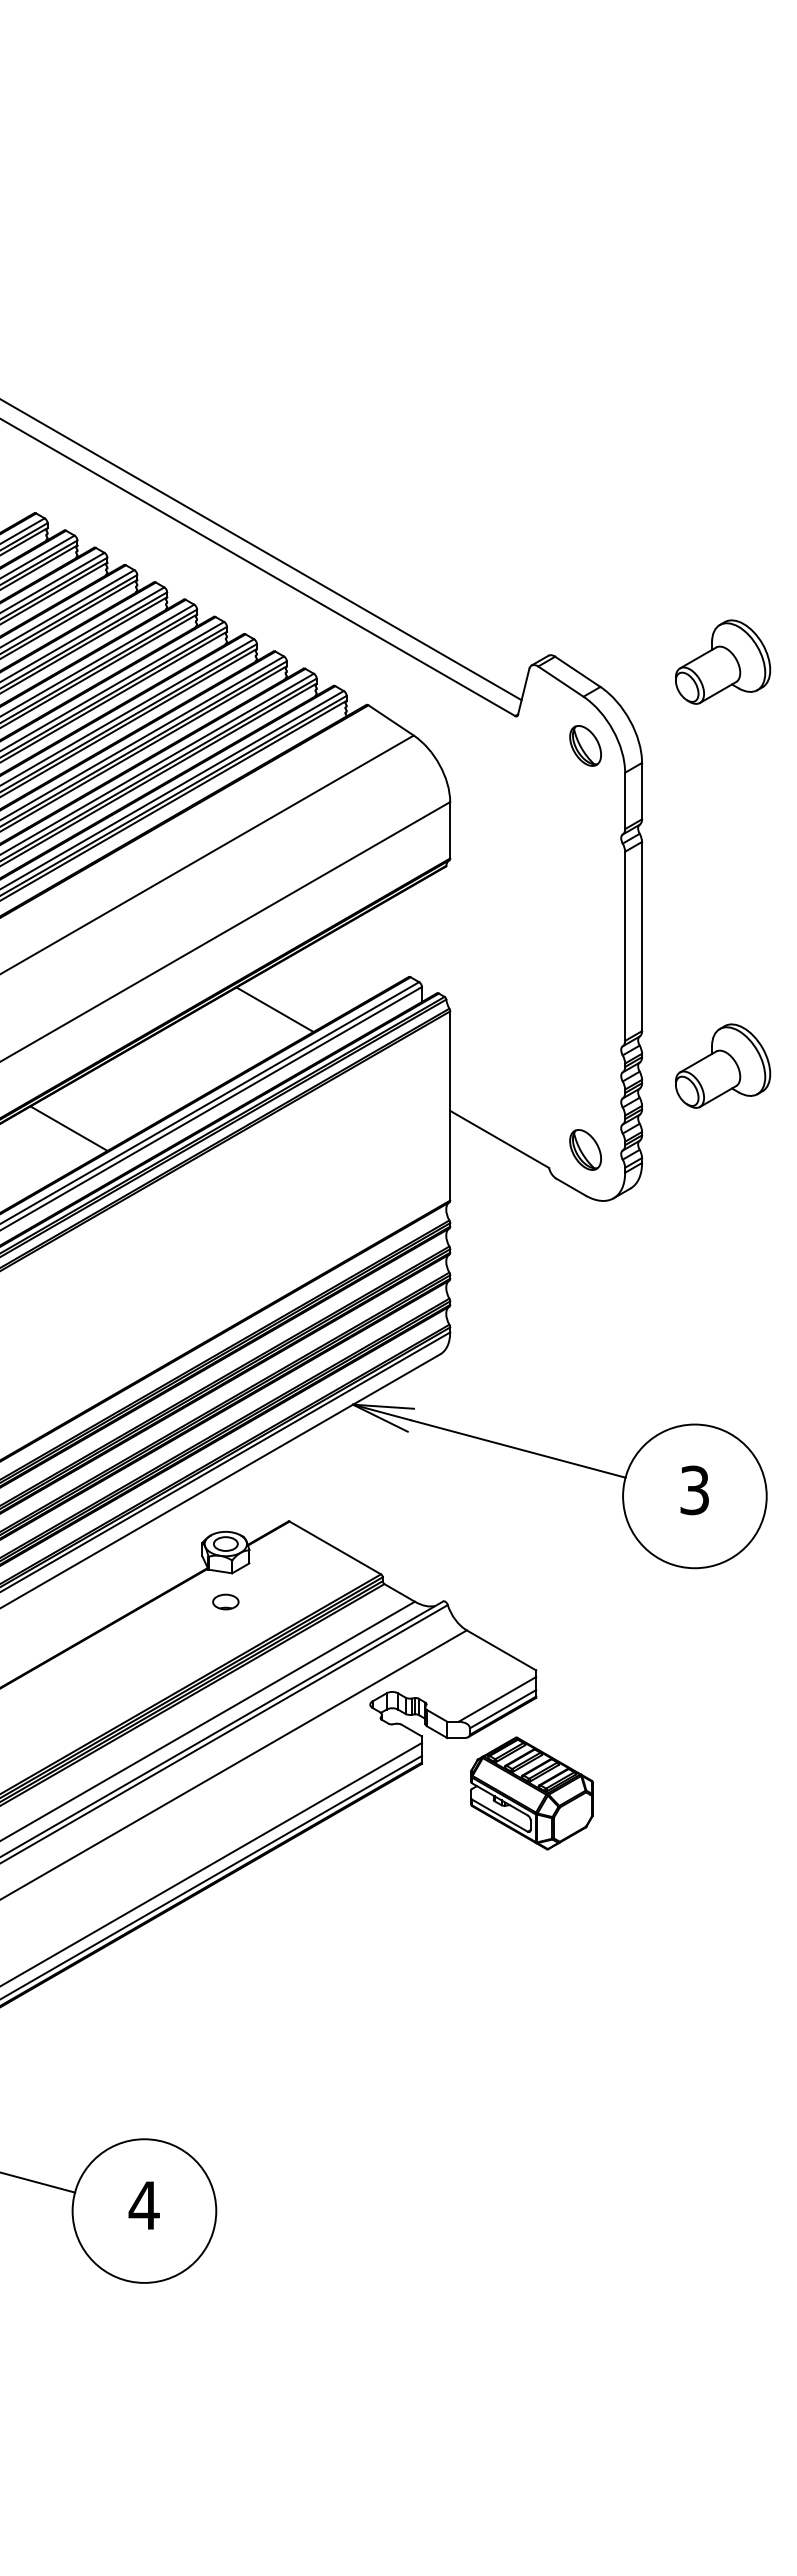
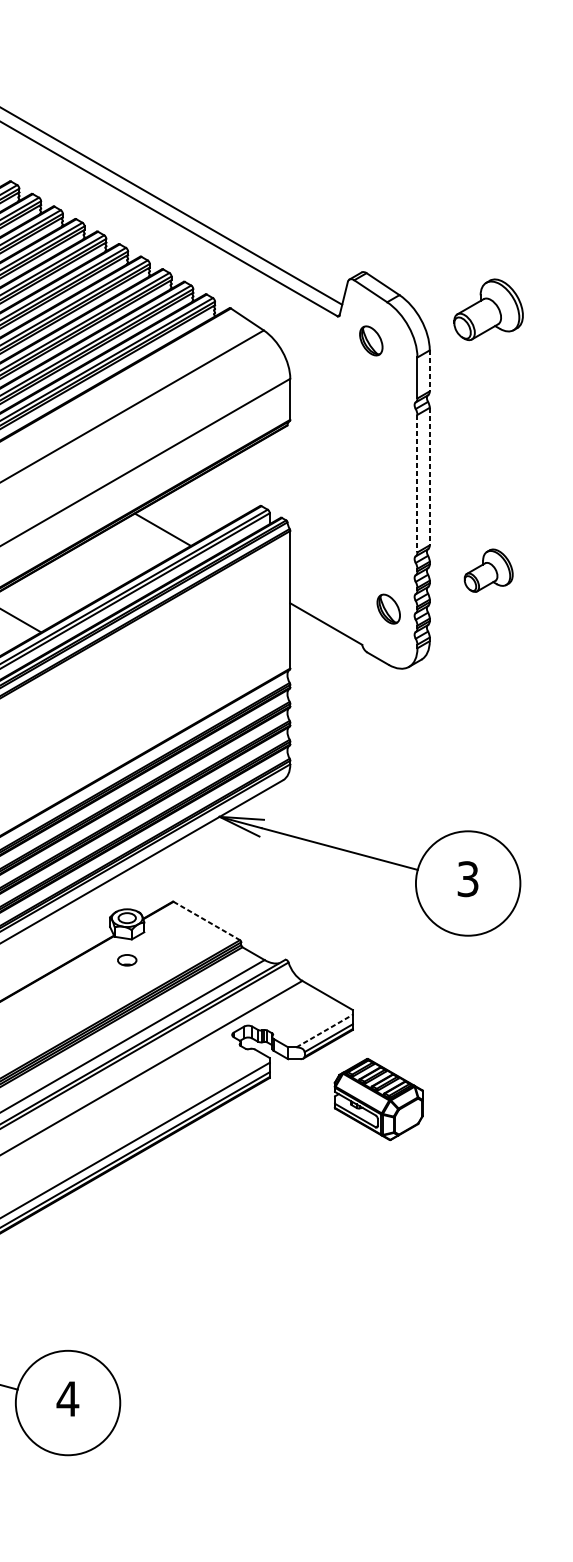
part: (723, 661) -> (488, 309), moved
part: (585, 745) -> (371, 340), moved
line: (642, 791) -> (430, 371), solid -> dashed
line: (642, 936) -> (430, 476), solid -> dashed
line: (625, 946) -> (417, 483), solid -> dashed
part: (723, 1065) -> (488, 570), size x0.7
part: (585, 1149) -> (388, 608), moved
line: (335, 1547) -> (206, 920), solid -> dashed
line: (497, 1699) -> (324, 1031), solid -> dashed
part: (531, 1793) -> (378, 1099), moved

